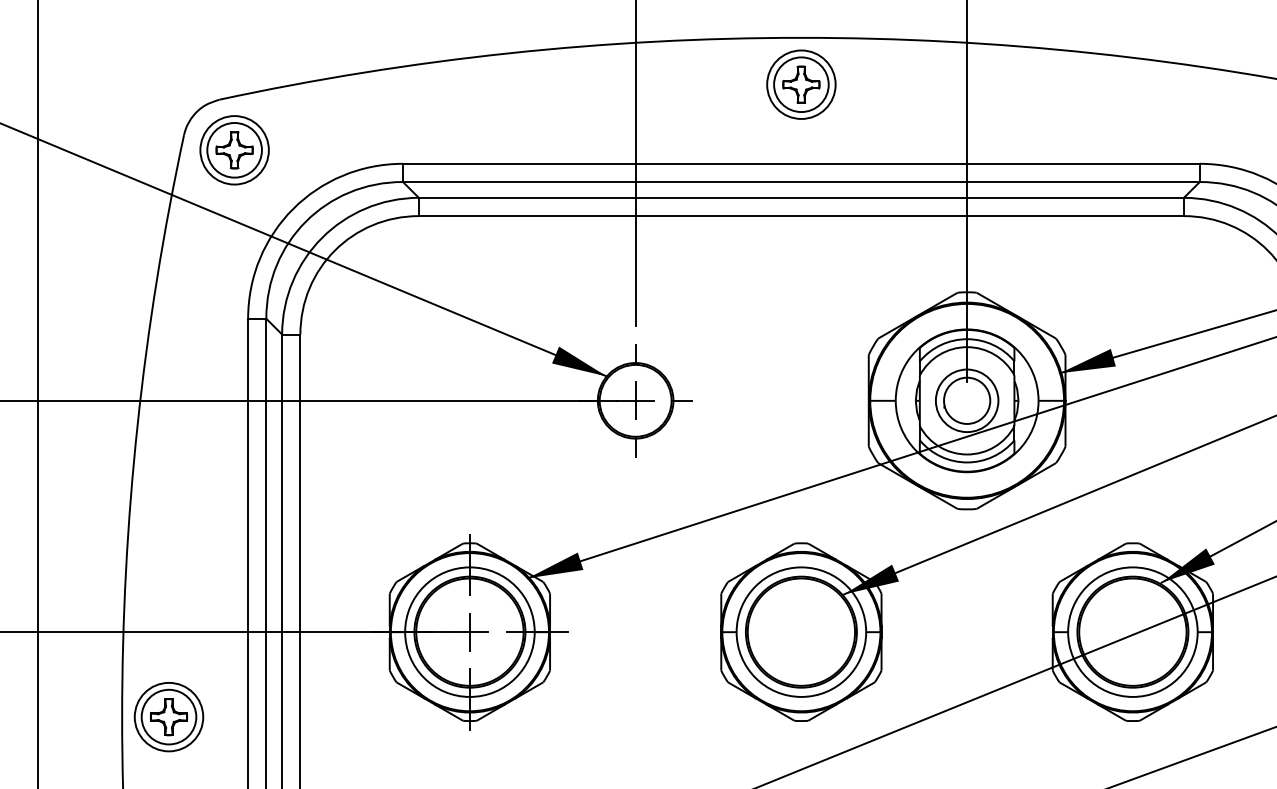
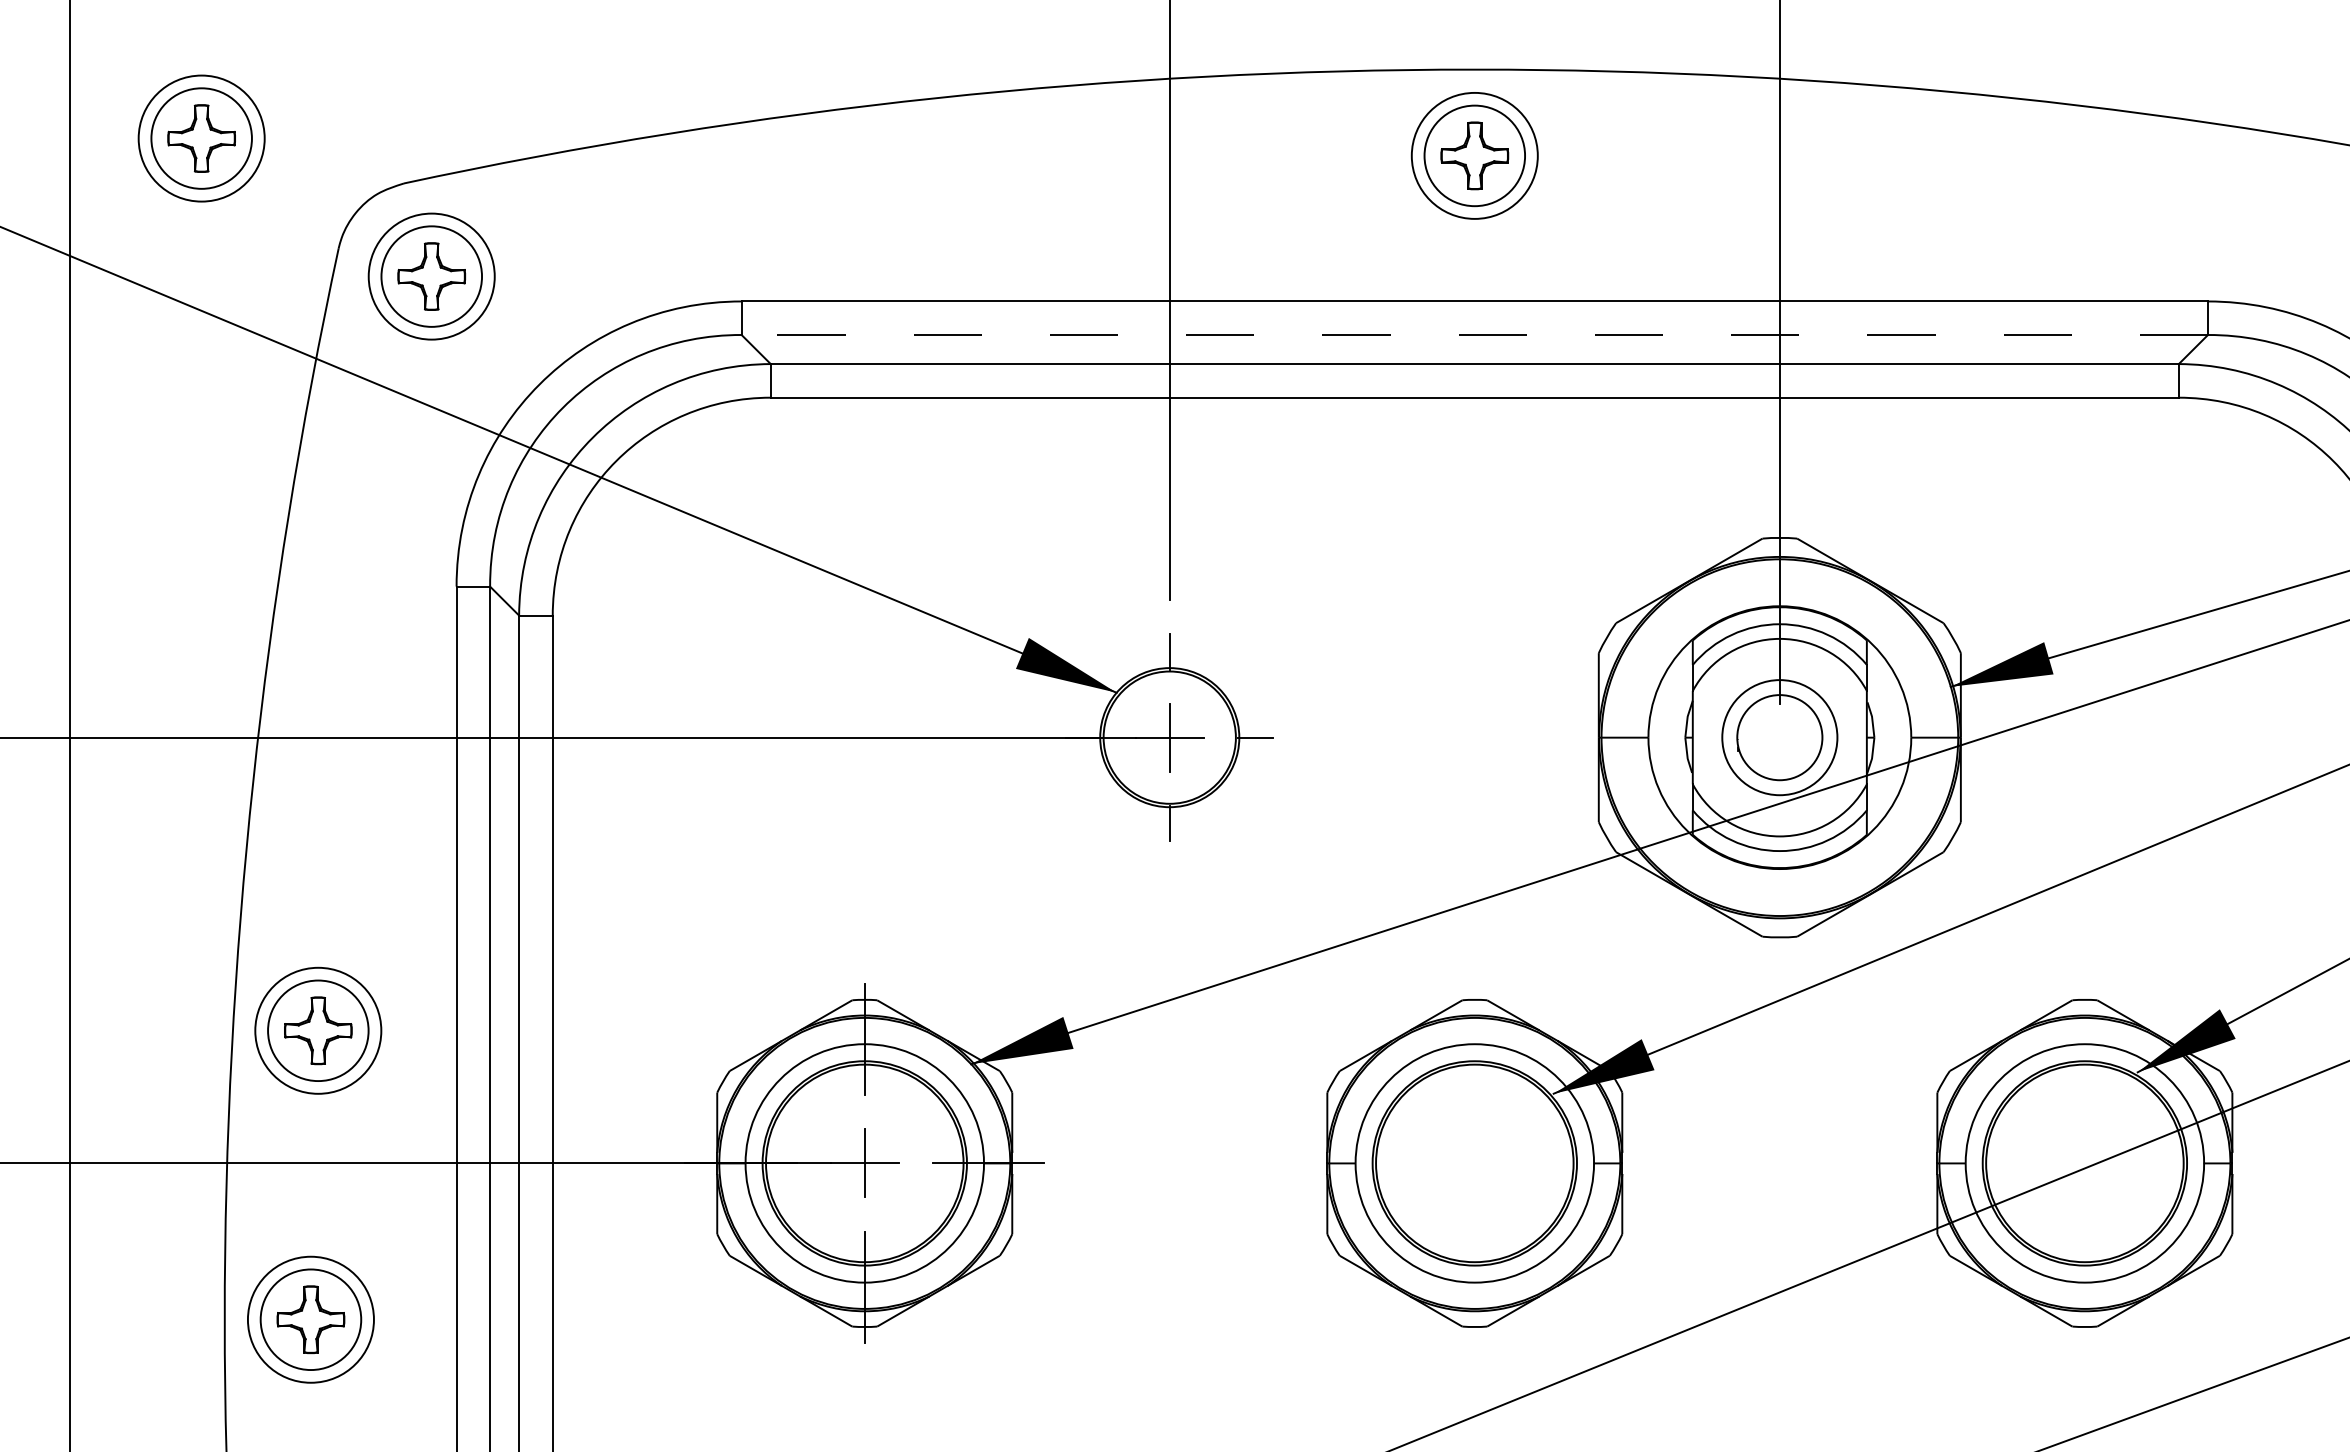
part: (109, 75) -> (201, 138), added
line: (800, 182) -> (1473, 335), solid -> dashed
part: (172, 560) -> (317, 1031), added

